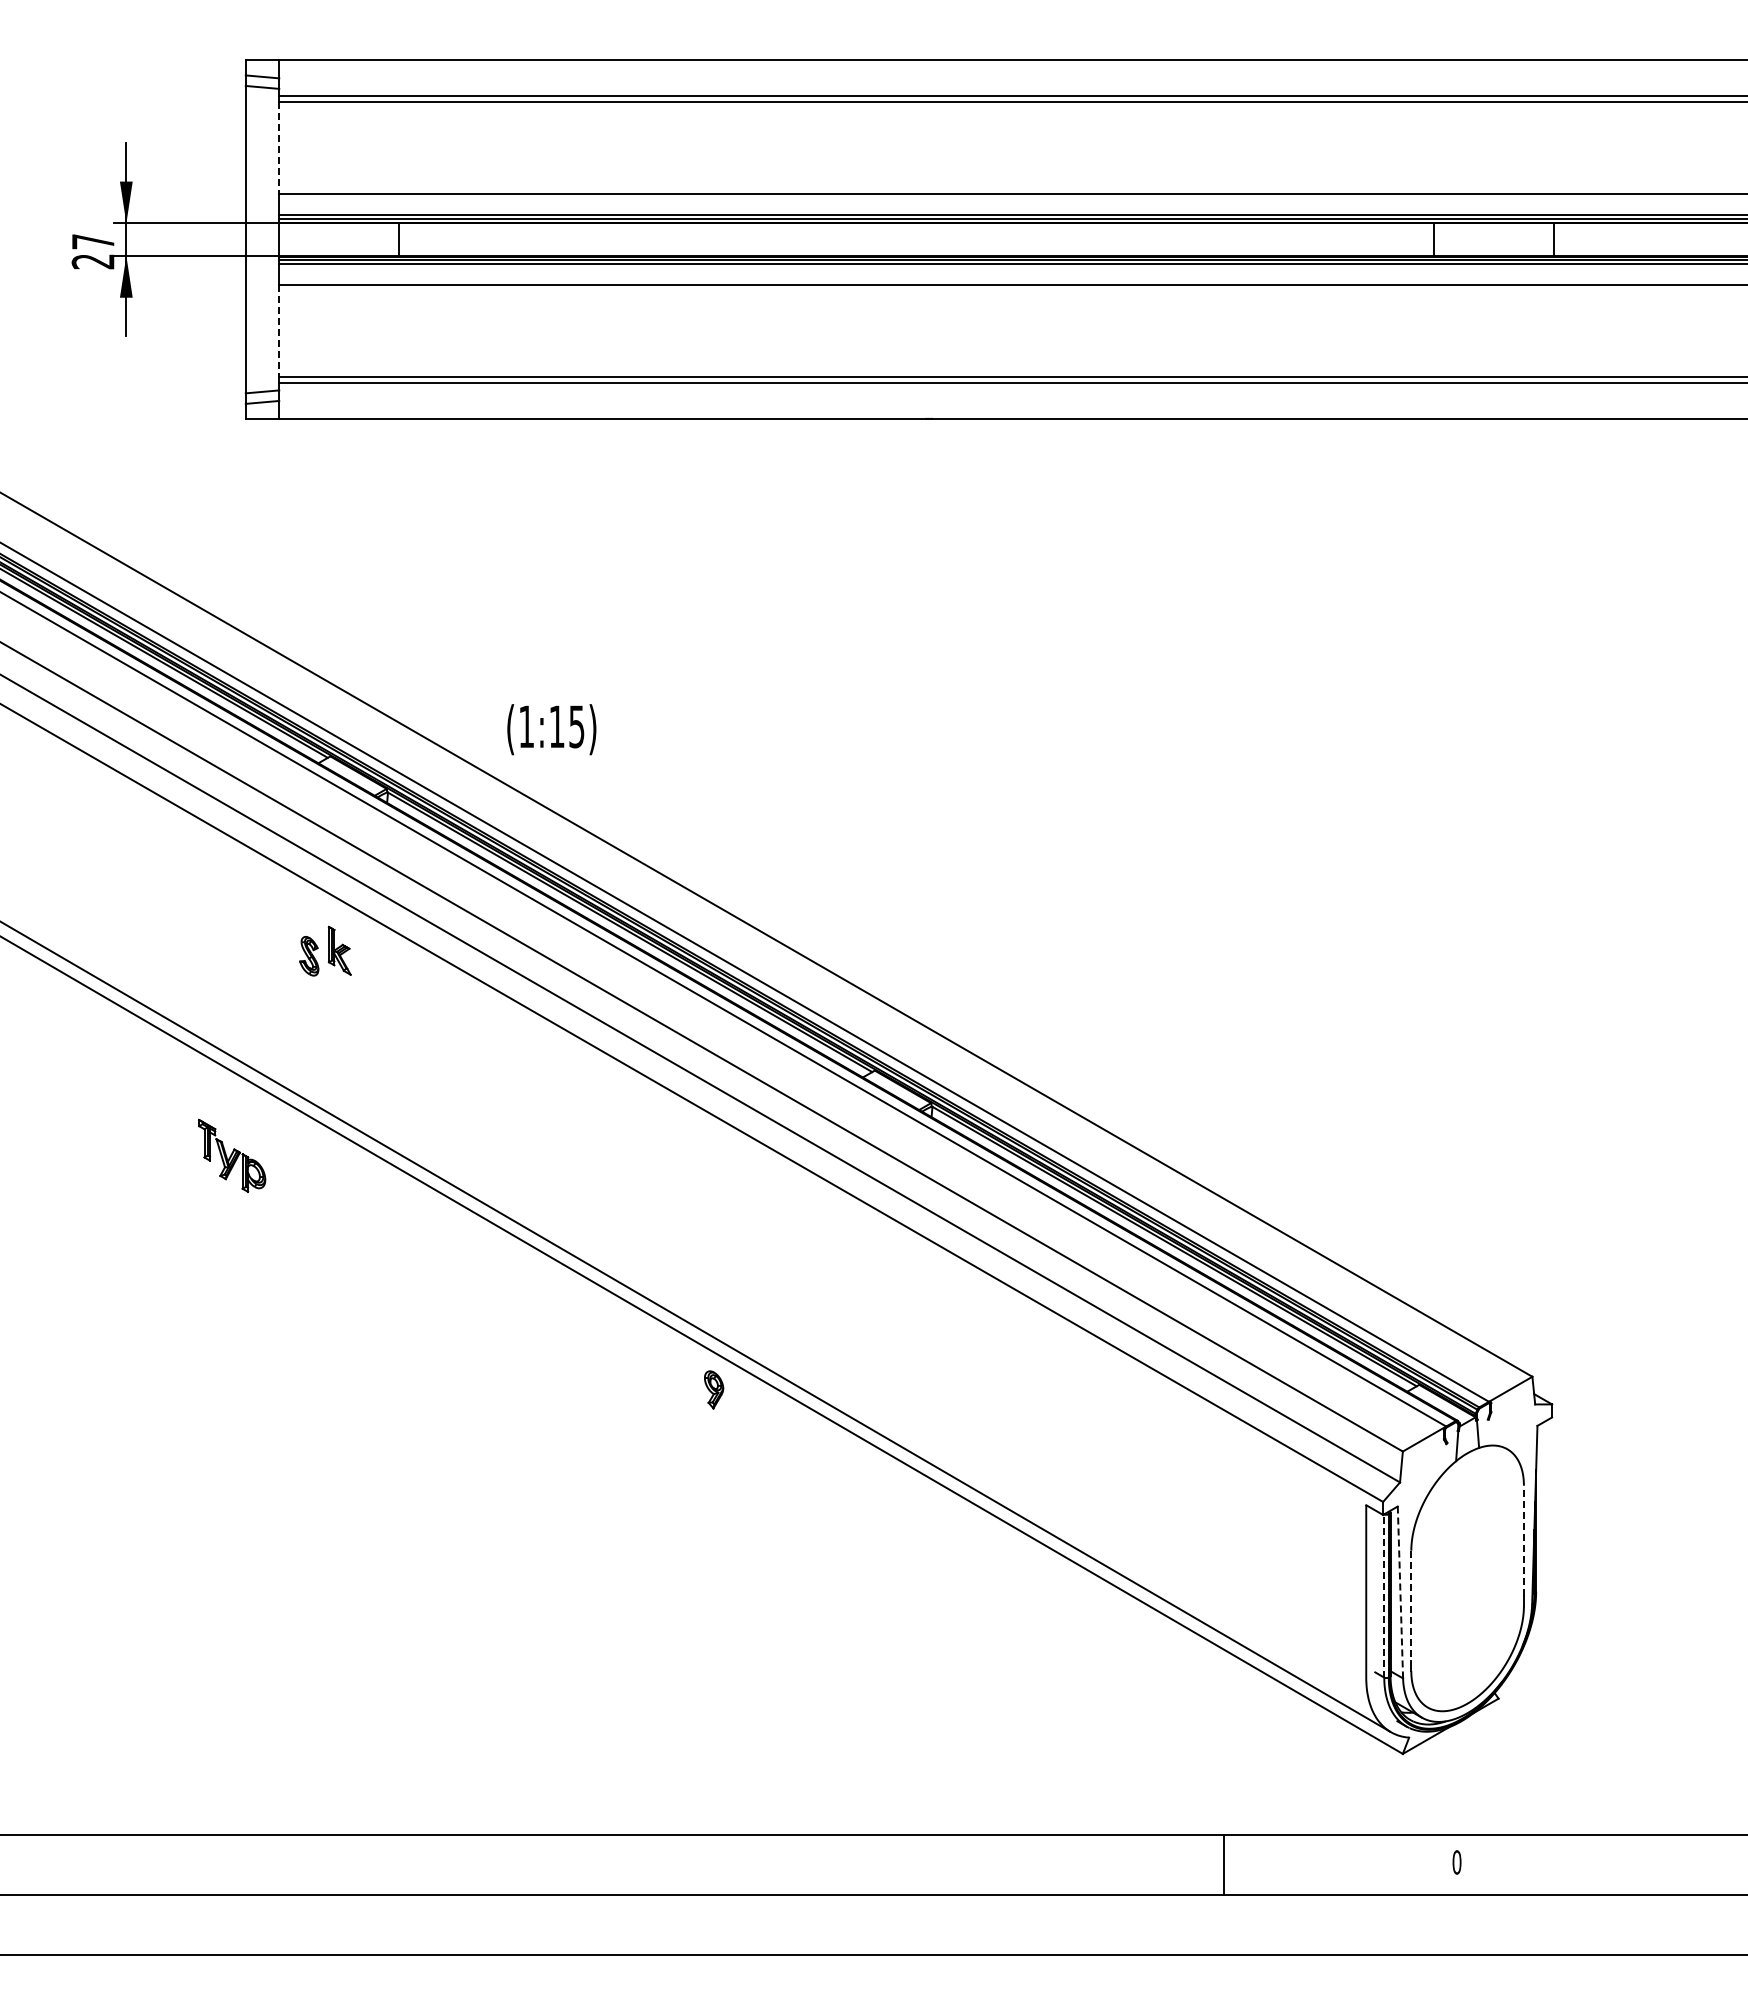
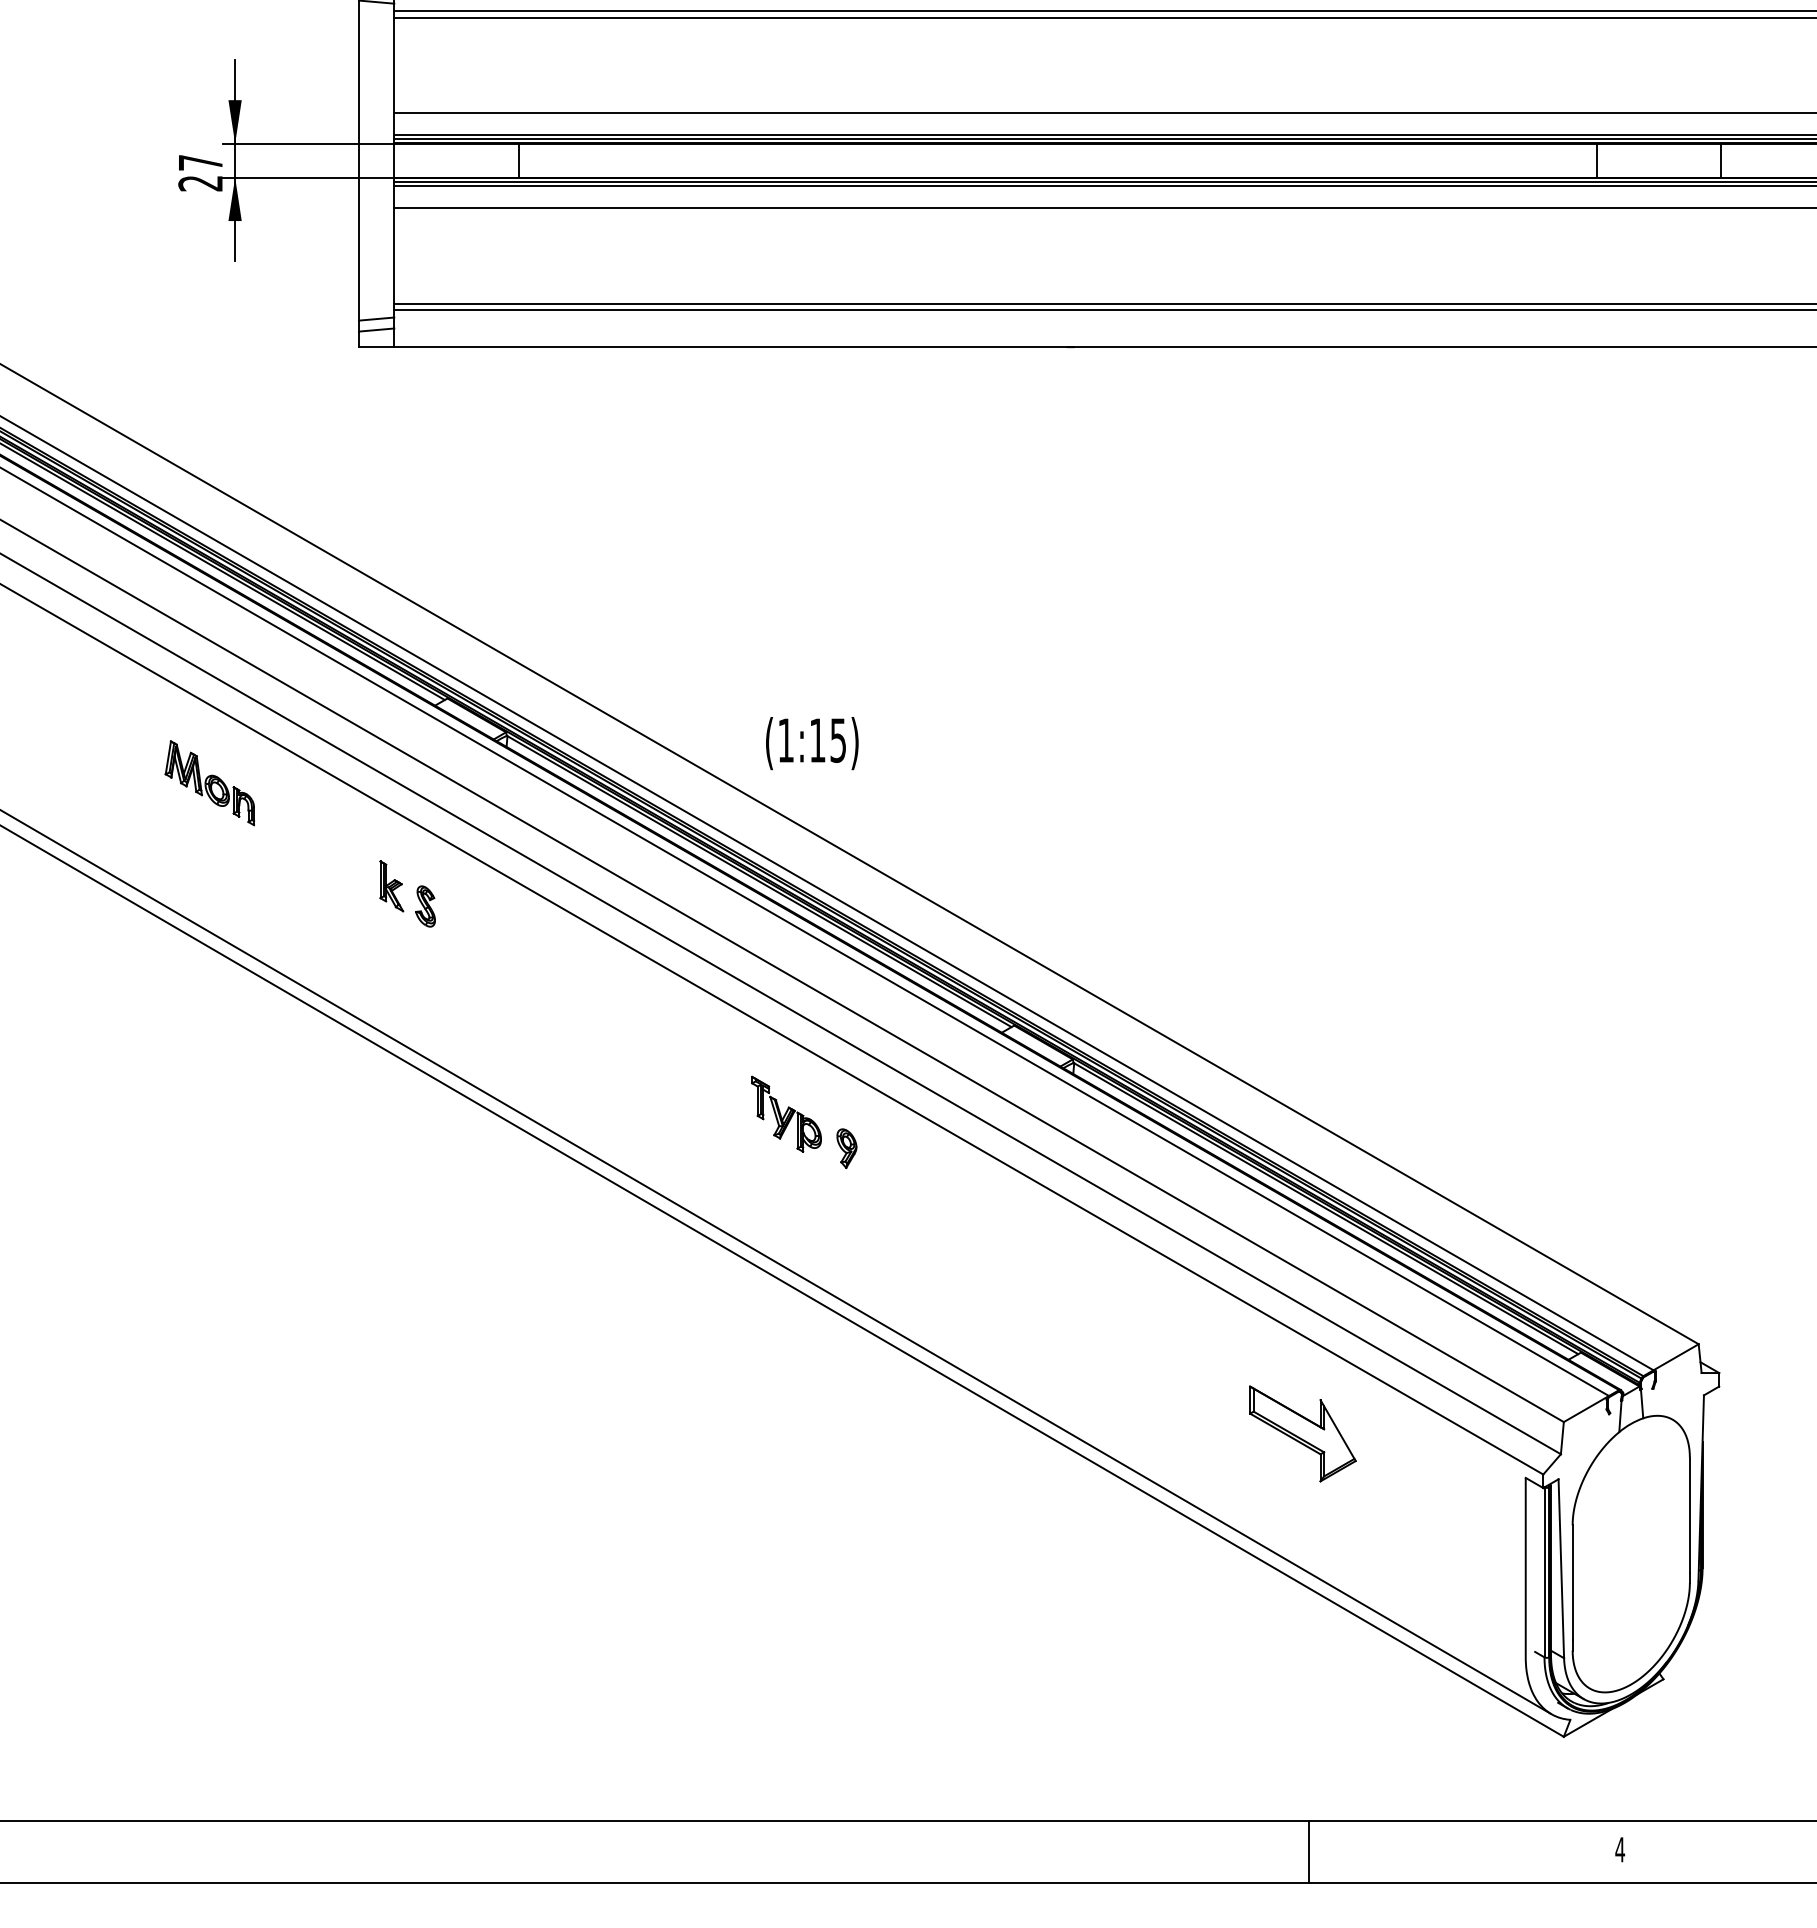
line: (279, 148) -> (394, 65), dashed -> solid
line: (279, 331) -> (394, 256), dashed -> solid
text: (551, 729) -> (811, 743), moved
part: (101, 837) -> (209, 782), added
part: (339, 950) -> (391, 885), moved
part: (232, 1155) -> (786, 1113), moved
part: (714, 1389) -> (847, 1148), moved
part: (1152, 1462) -> (1303, 1433), added
line: (1523, 1540) -> (1689, 1514), dashed -> solid
line: (1400, 1591) -> (1561, 1567), dashed -> solid
line: (1384, 1595) -> (1544, 1571), dashed -> solid
line: (1411, 1606) -> (1572, 1583), dashed -> solid
text: (1456, 1862) -> (1619, 1849), 0 -> 4
line: (1224, 1864) -> (1309, 1851), moved

